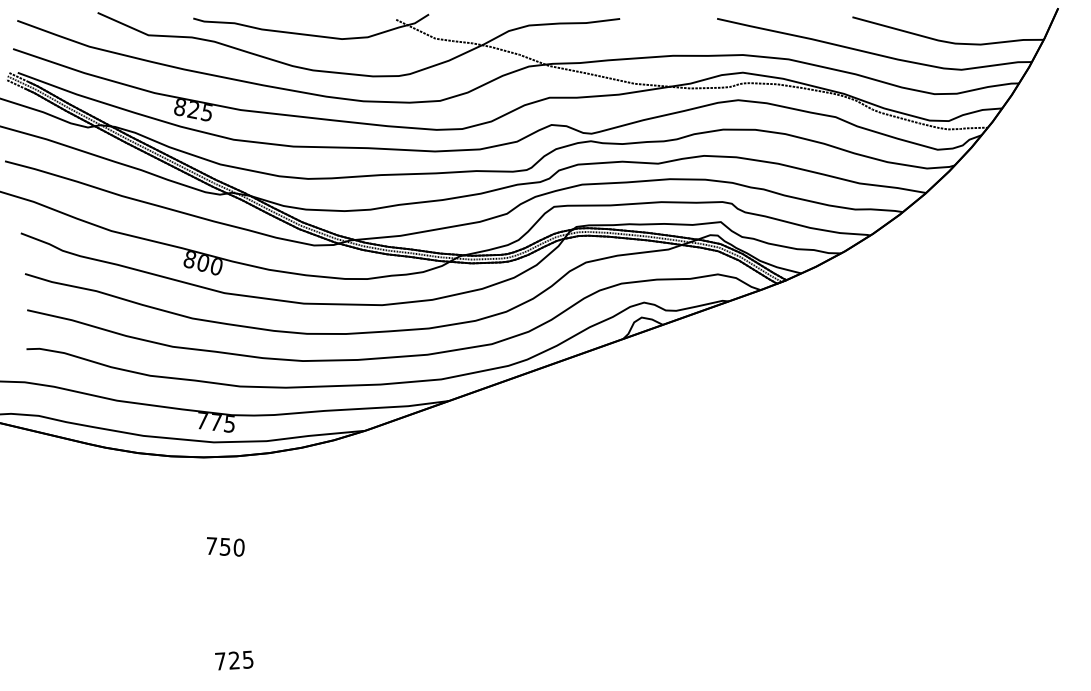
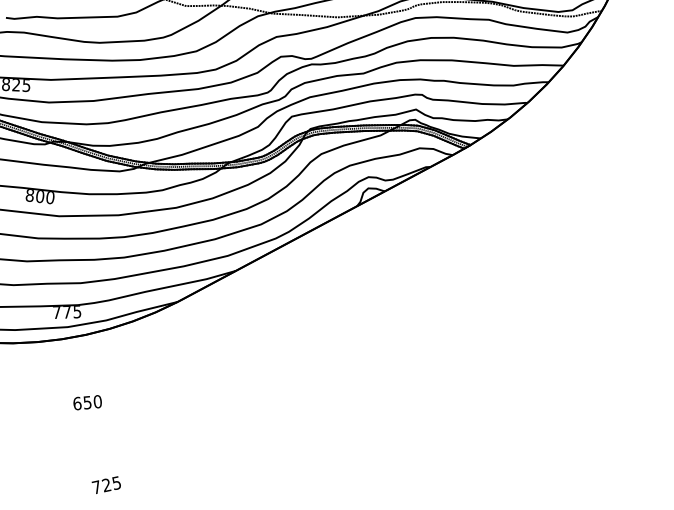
text: (211, 546) -> (77, 403), 750 -> 650

